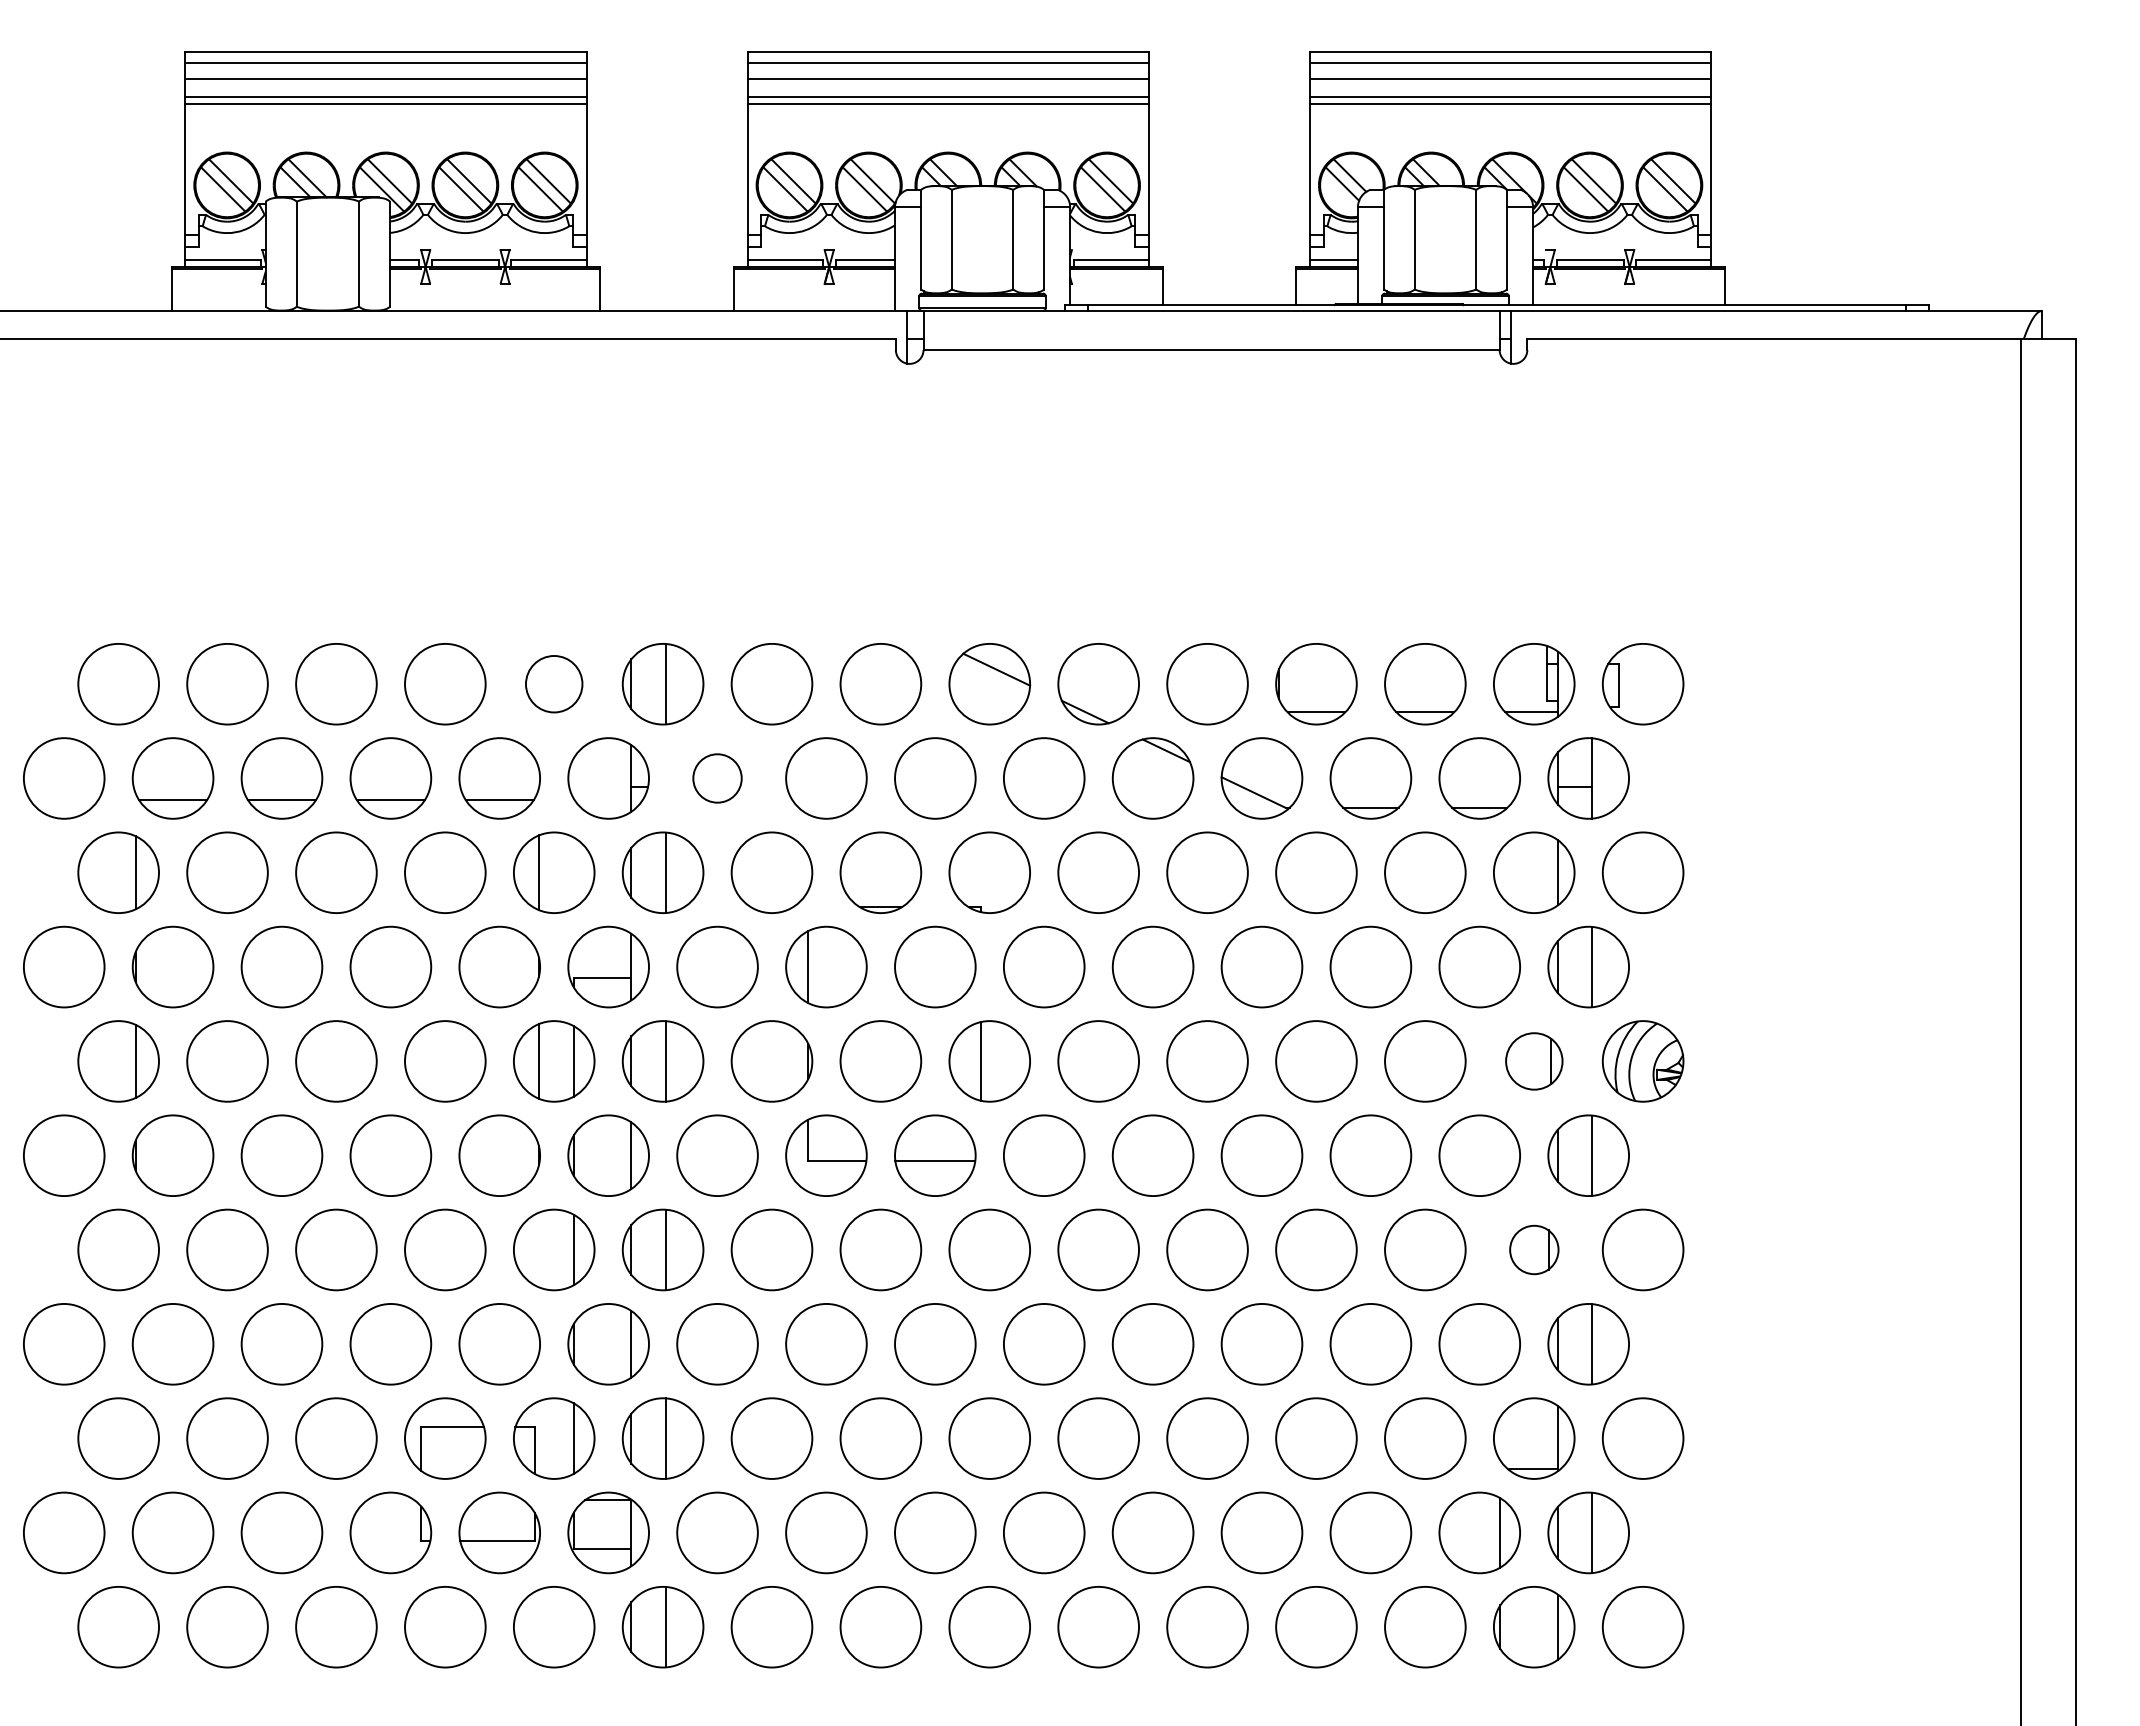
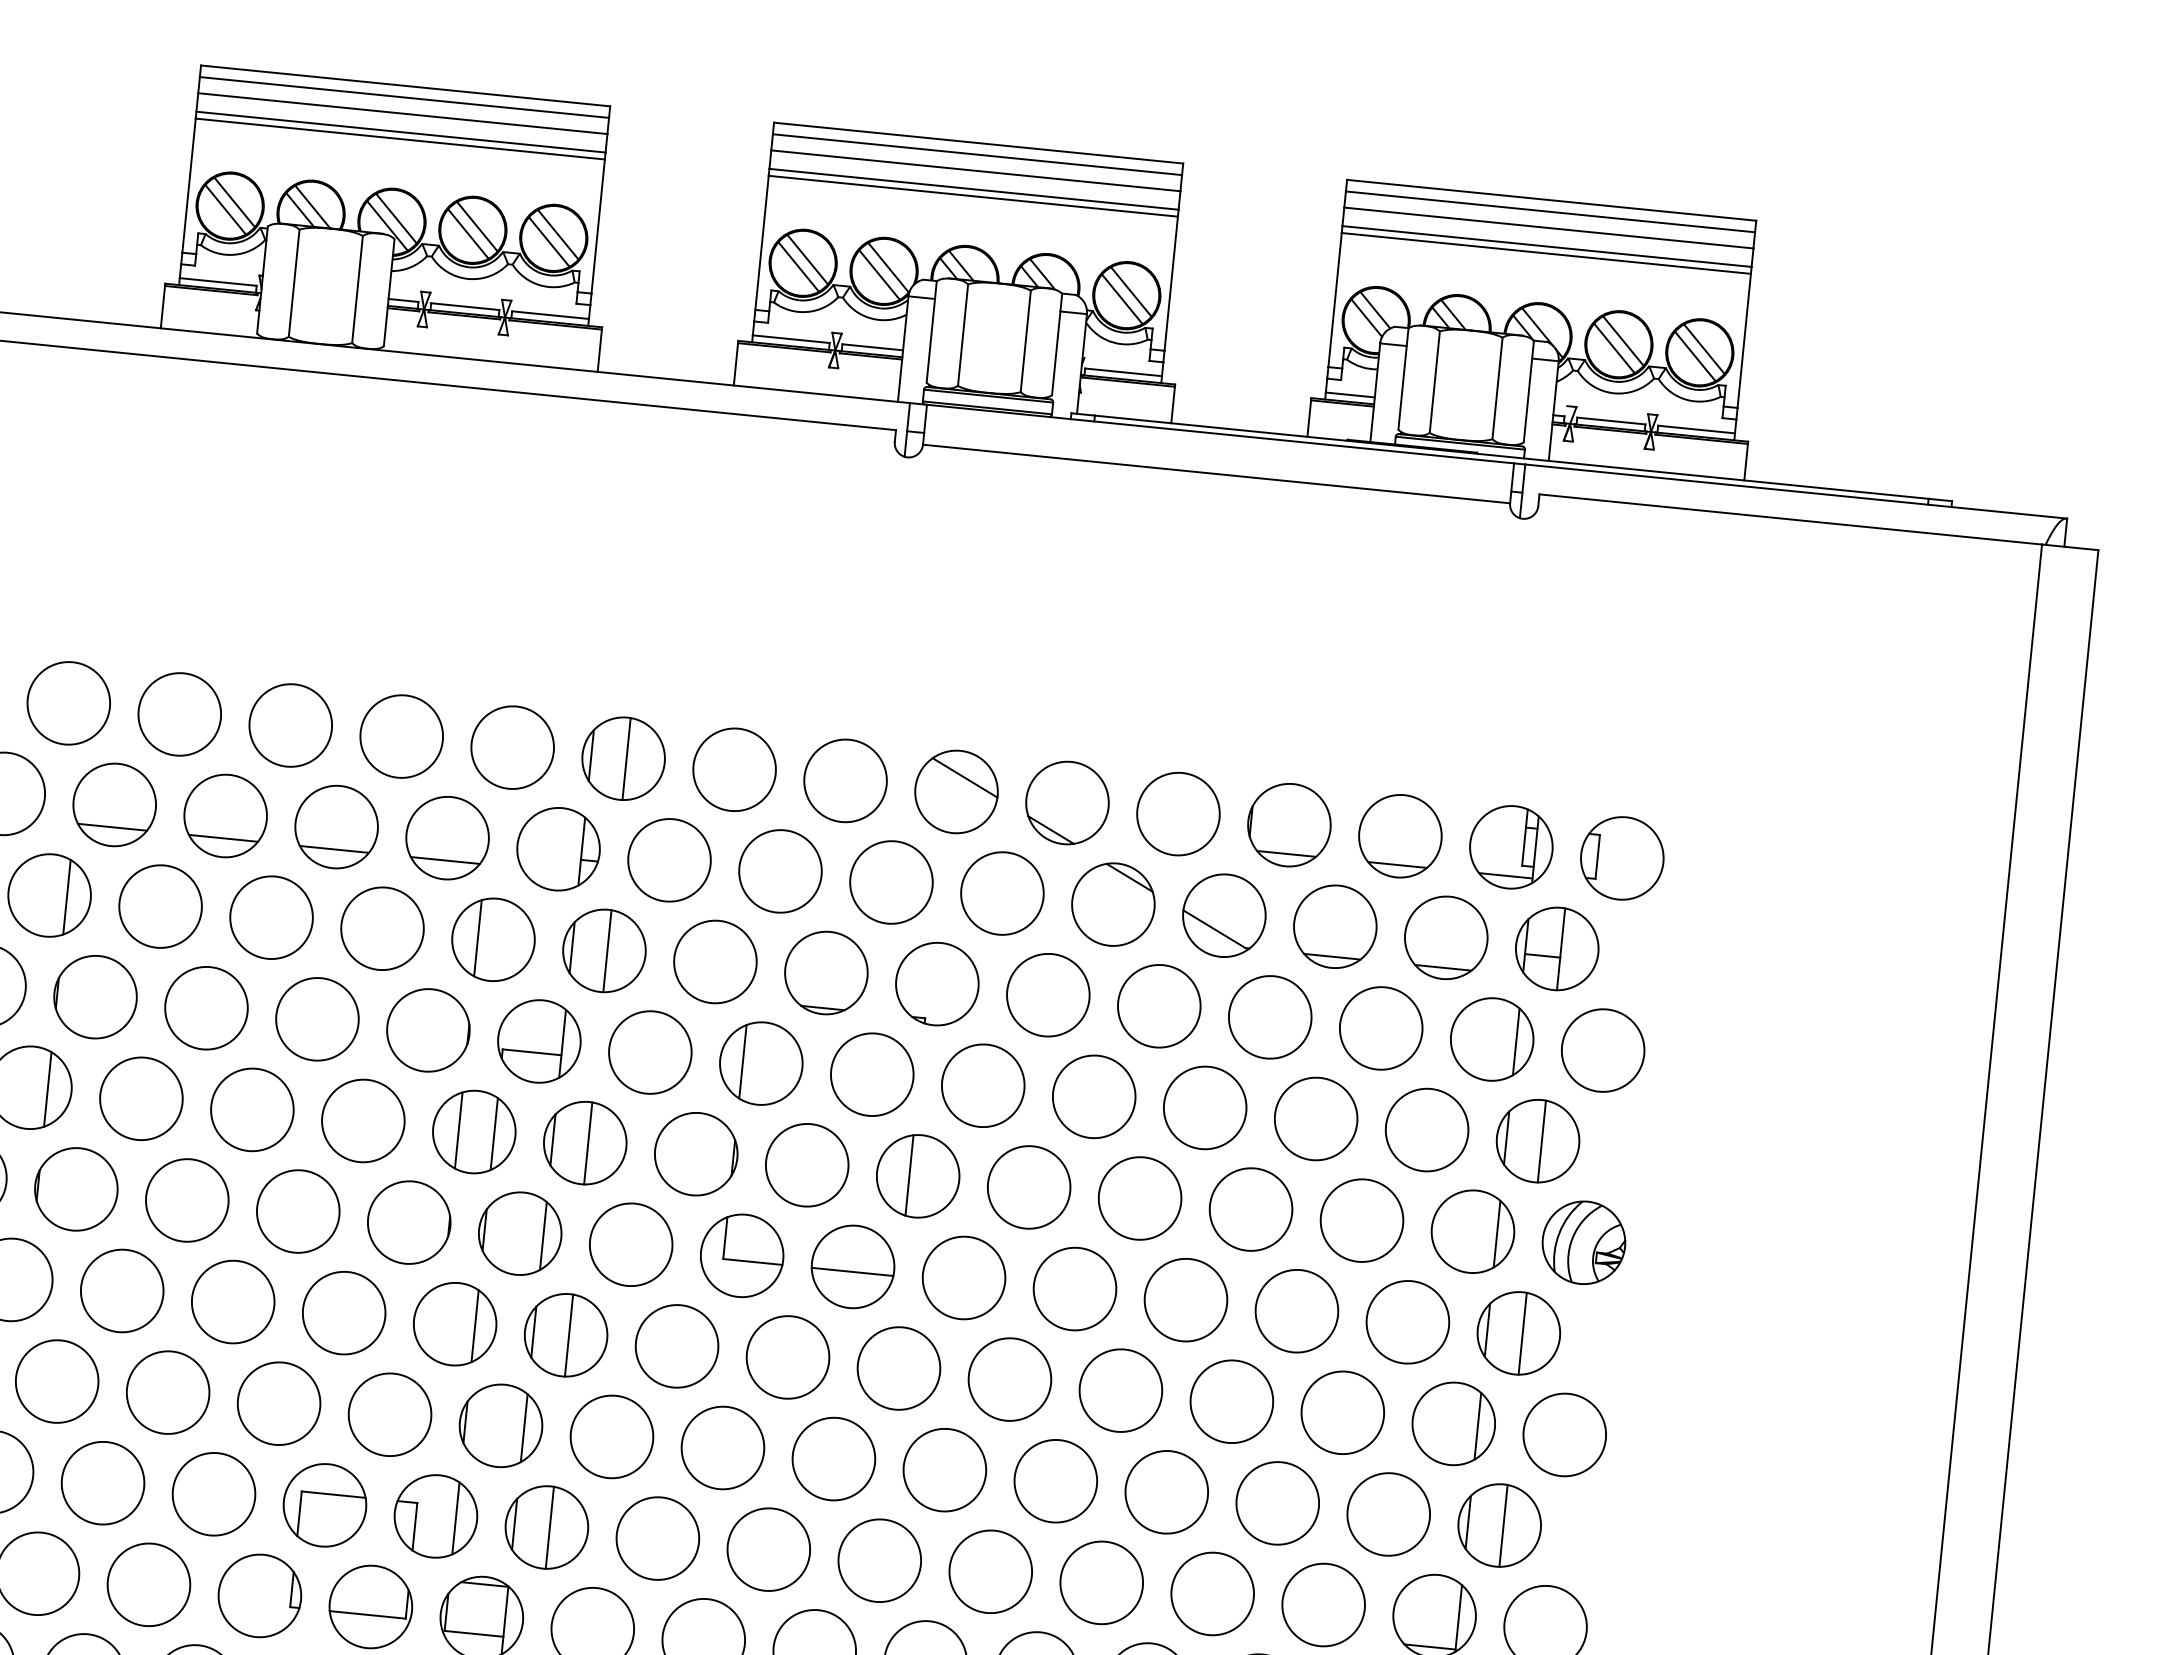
circle: (553, 683) -> (512, 746), size x1.43
circle: (717, 778) -> (669, 860), size x1.67
part: (1534, 1061) -> (1473, 1231), size x1.43
part: (1534, 1249) -> (1454, 1423), size x1.67

